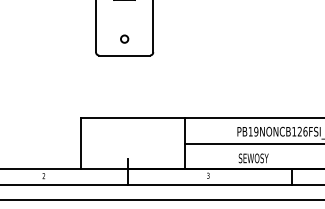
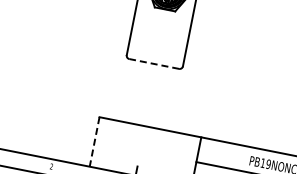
circle: (124, 38) -> (157, 47), removed
line: (124, 55) -> (154, 63), solid -> dashed
line: (81, 144) -> (94, 142), solid -> dashed

